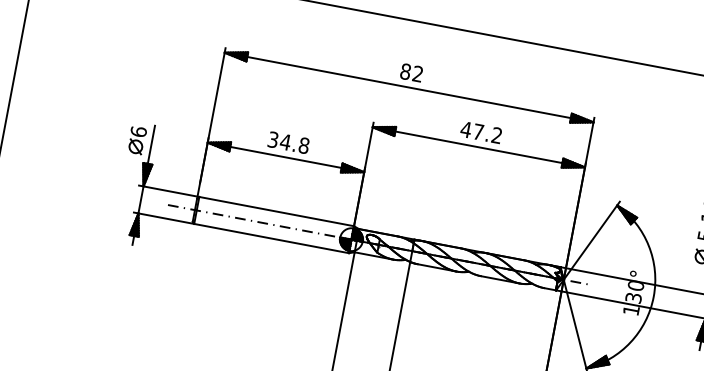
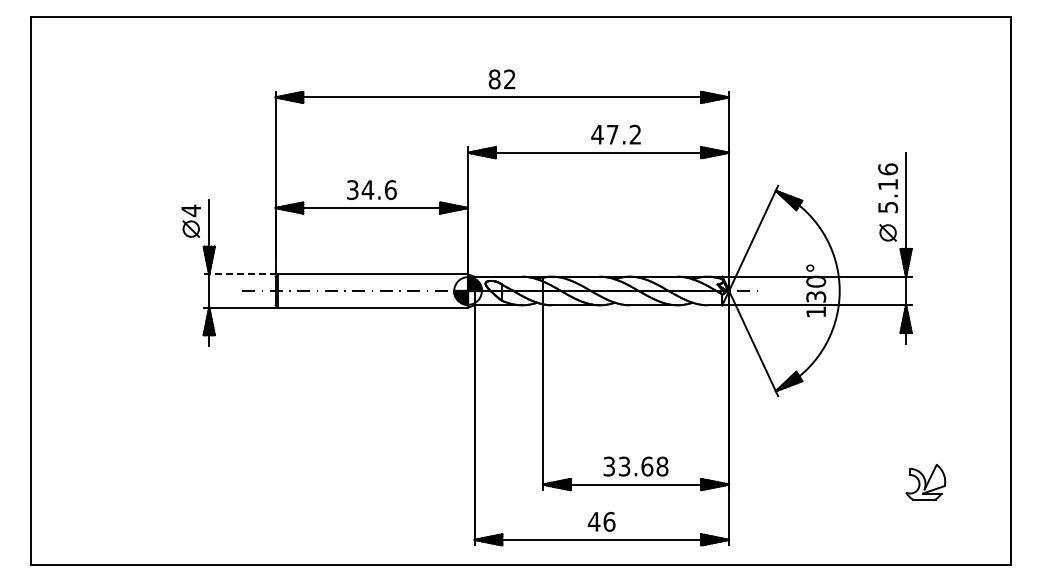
text: (138, 131) -> (191, 210), 6 -> 4
text: (480, 132) -> (615, 134), moved
text: (304, 145) -> (390, 189), 34.8 -> 34.6
line: (168, 191) -> (239, 274), solid -> dashed

